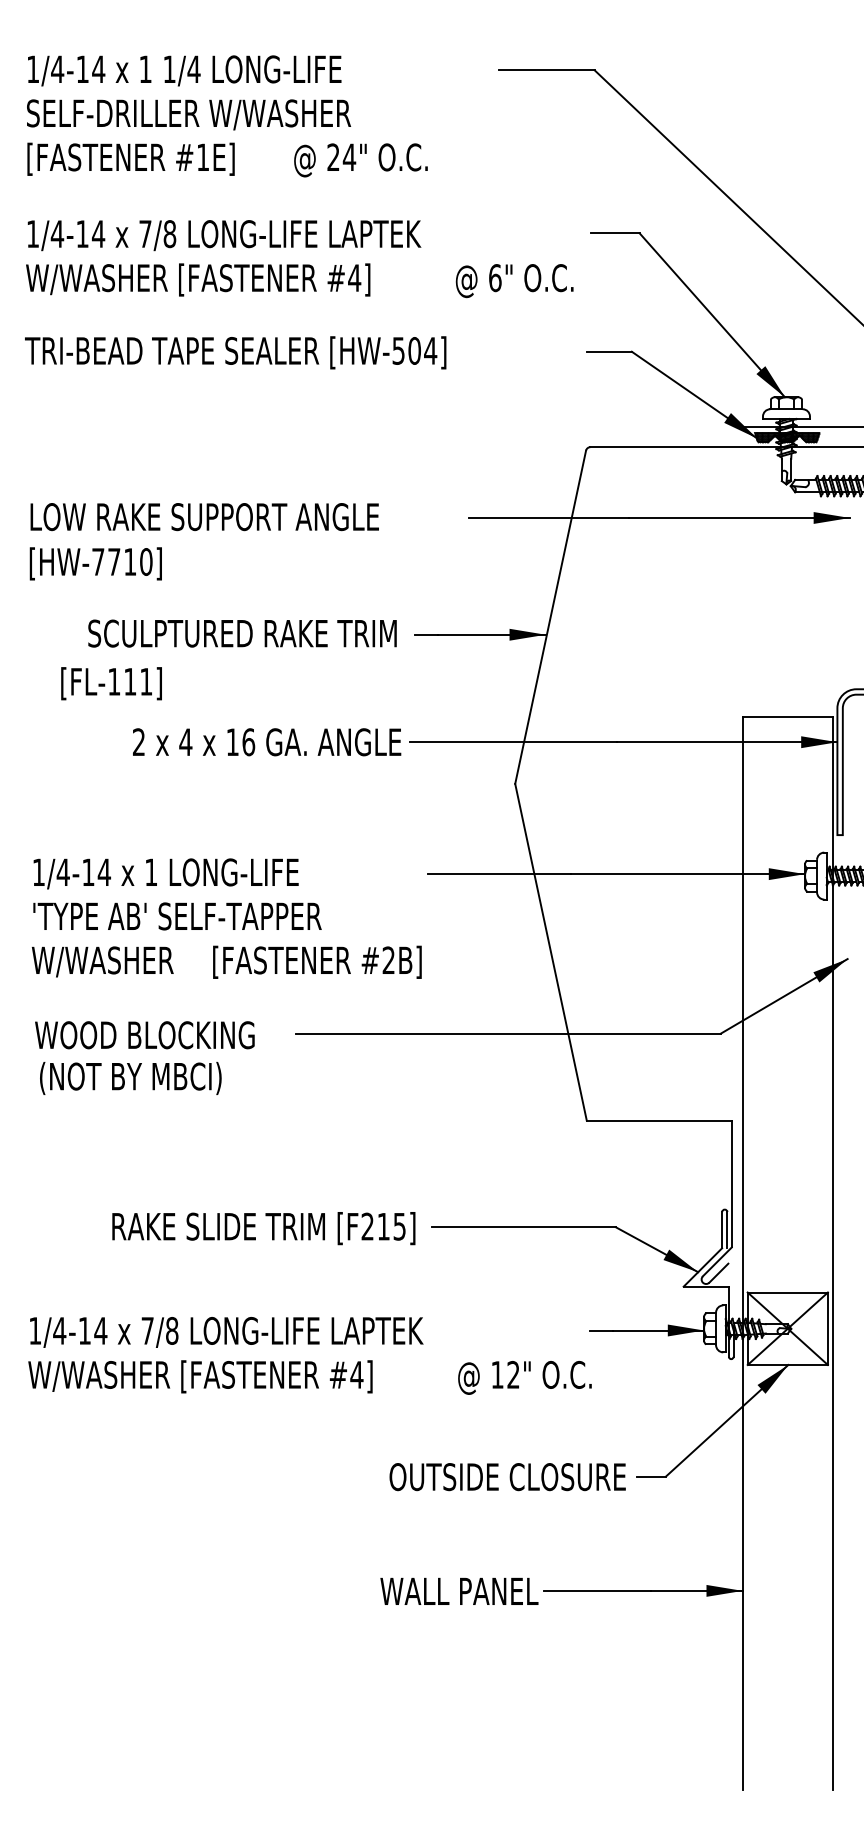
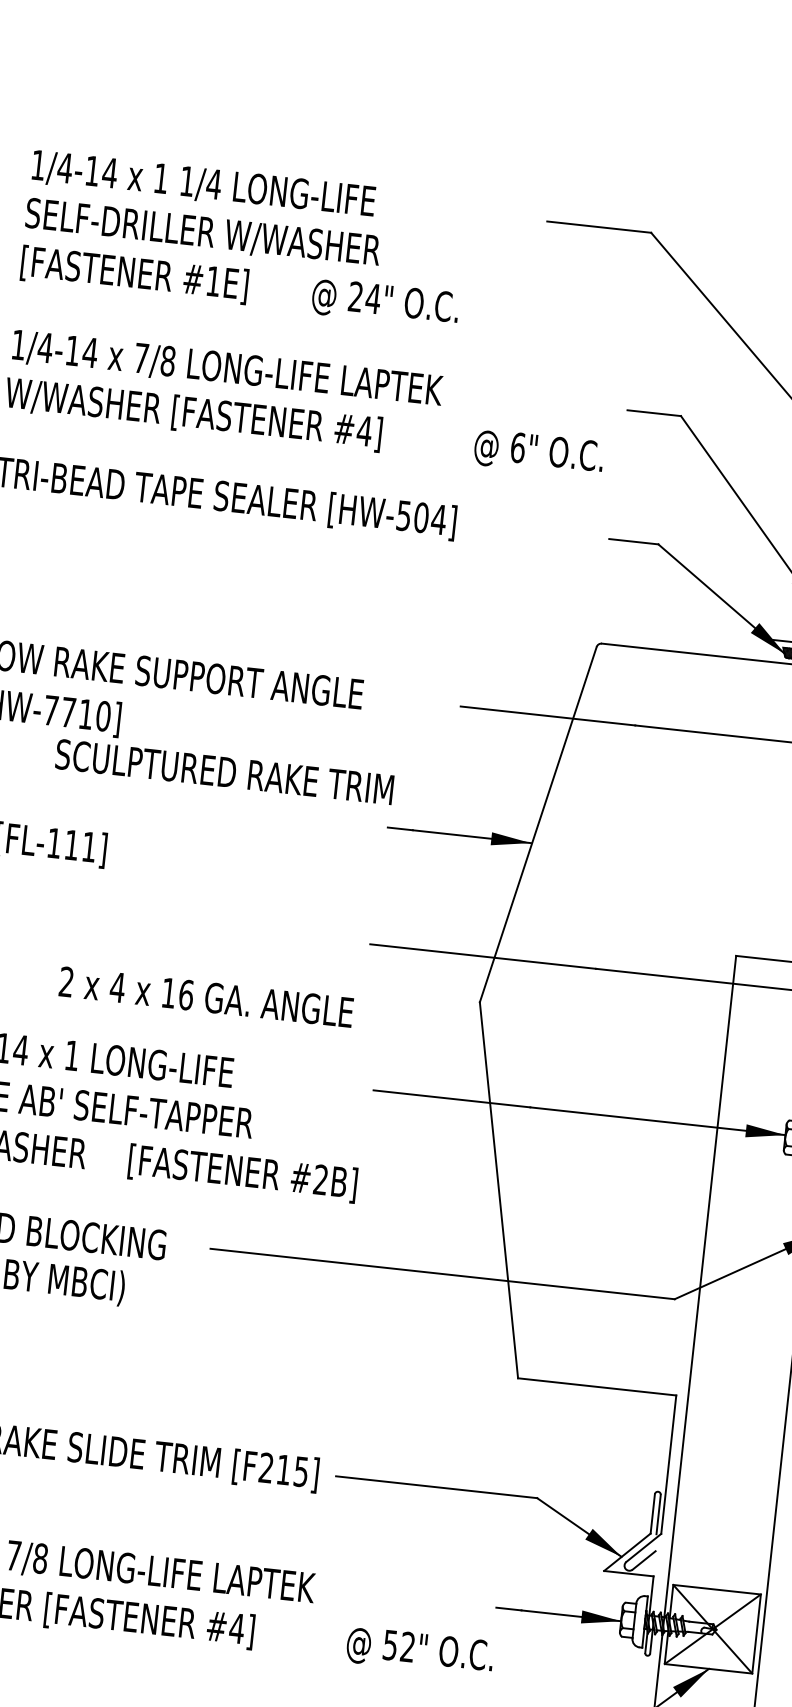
text: (242, 633) -> (224, 771), moved
text: (267, 742) -> (206, 997), moved
text: (497, 1374) -> (390, 1644), 12" -> 52"

